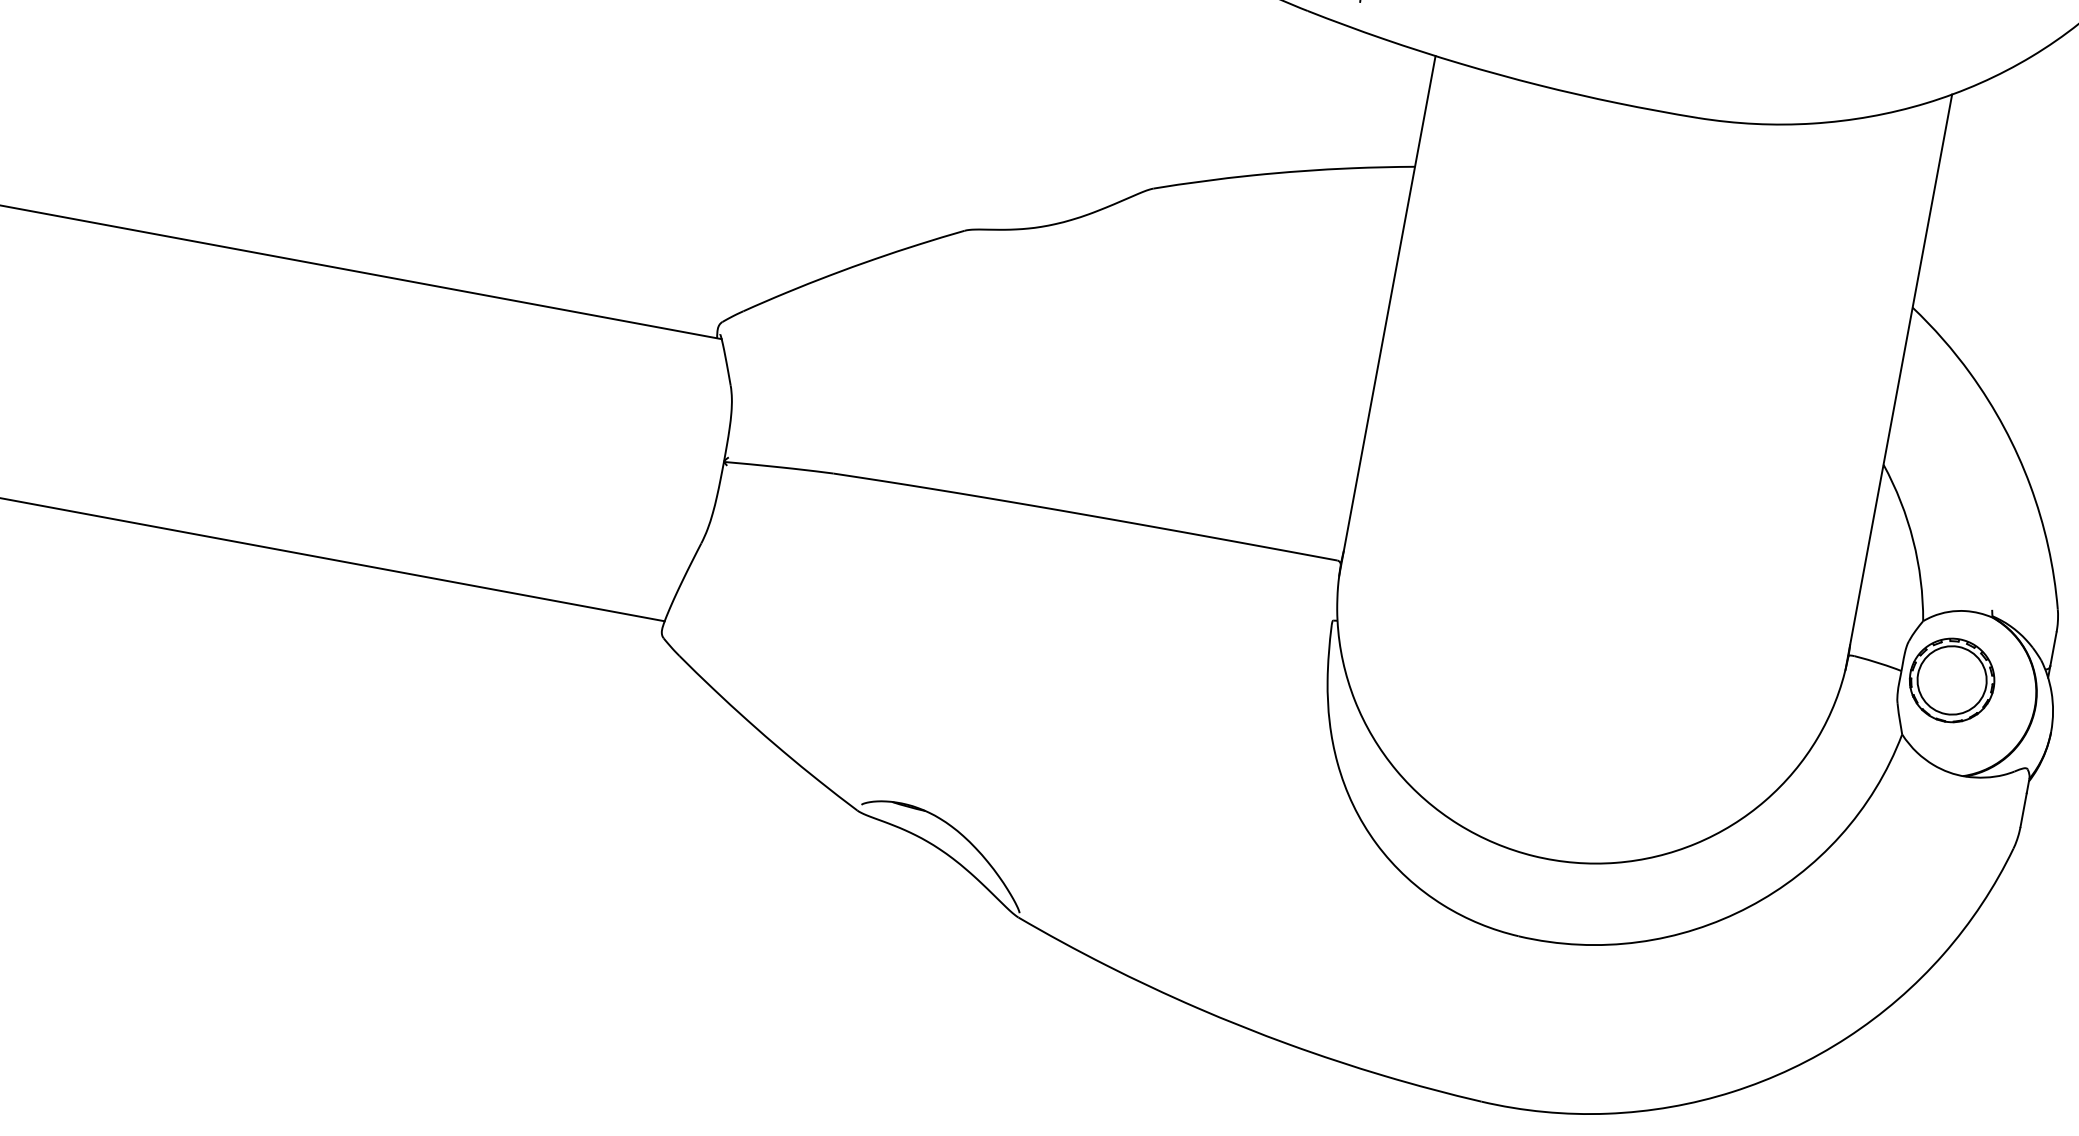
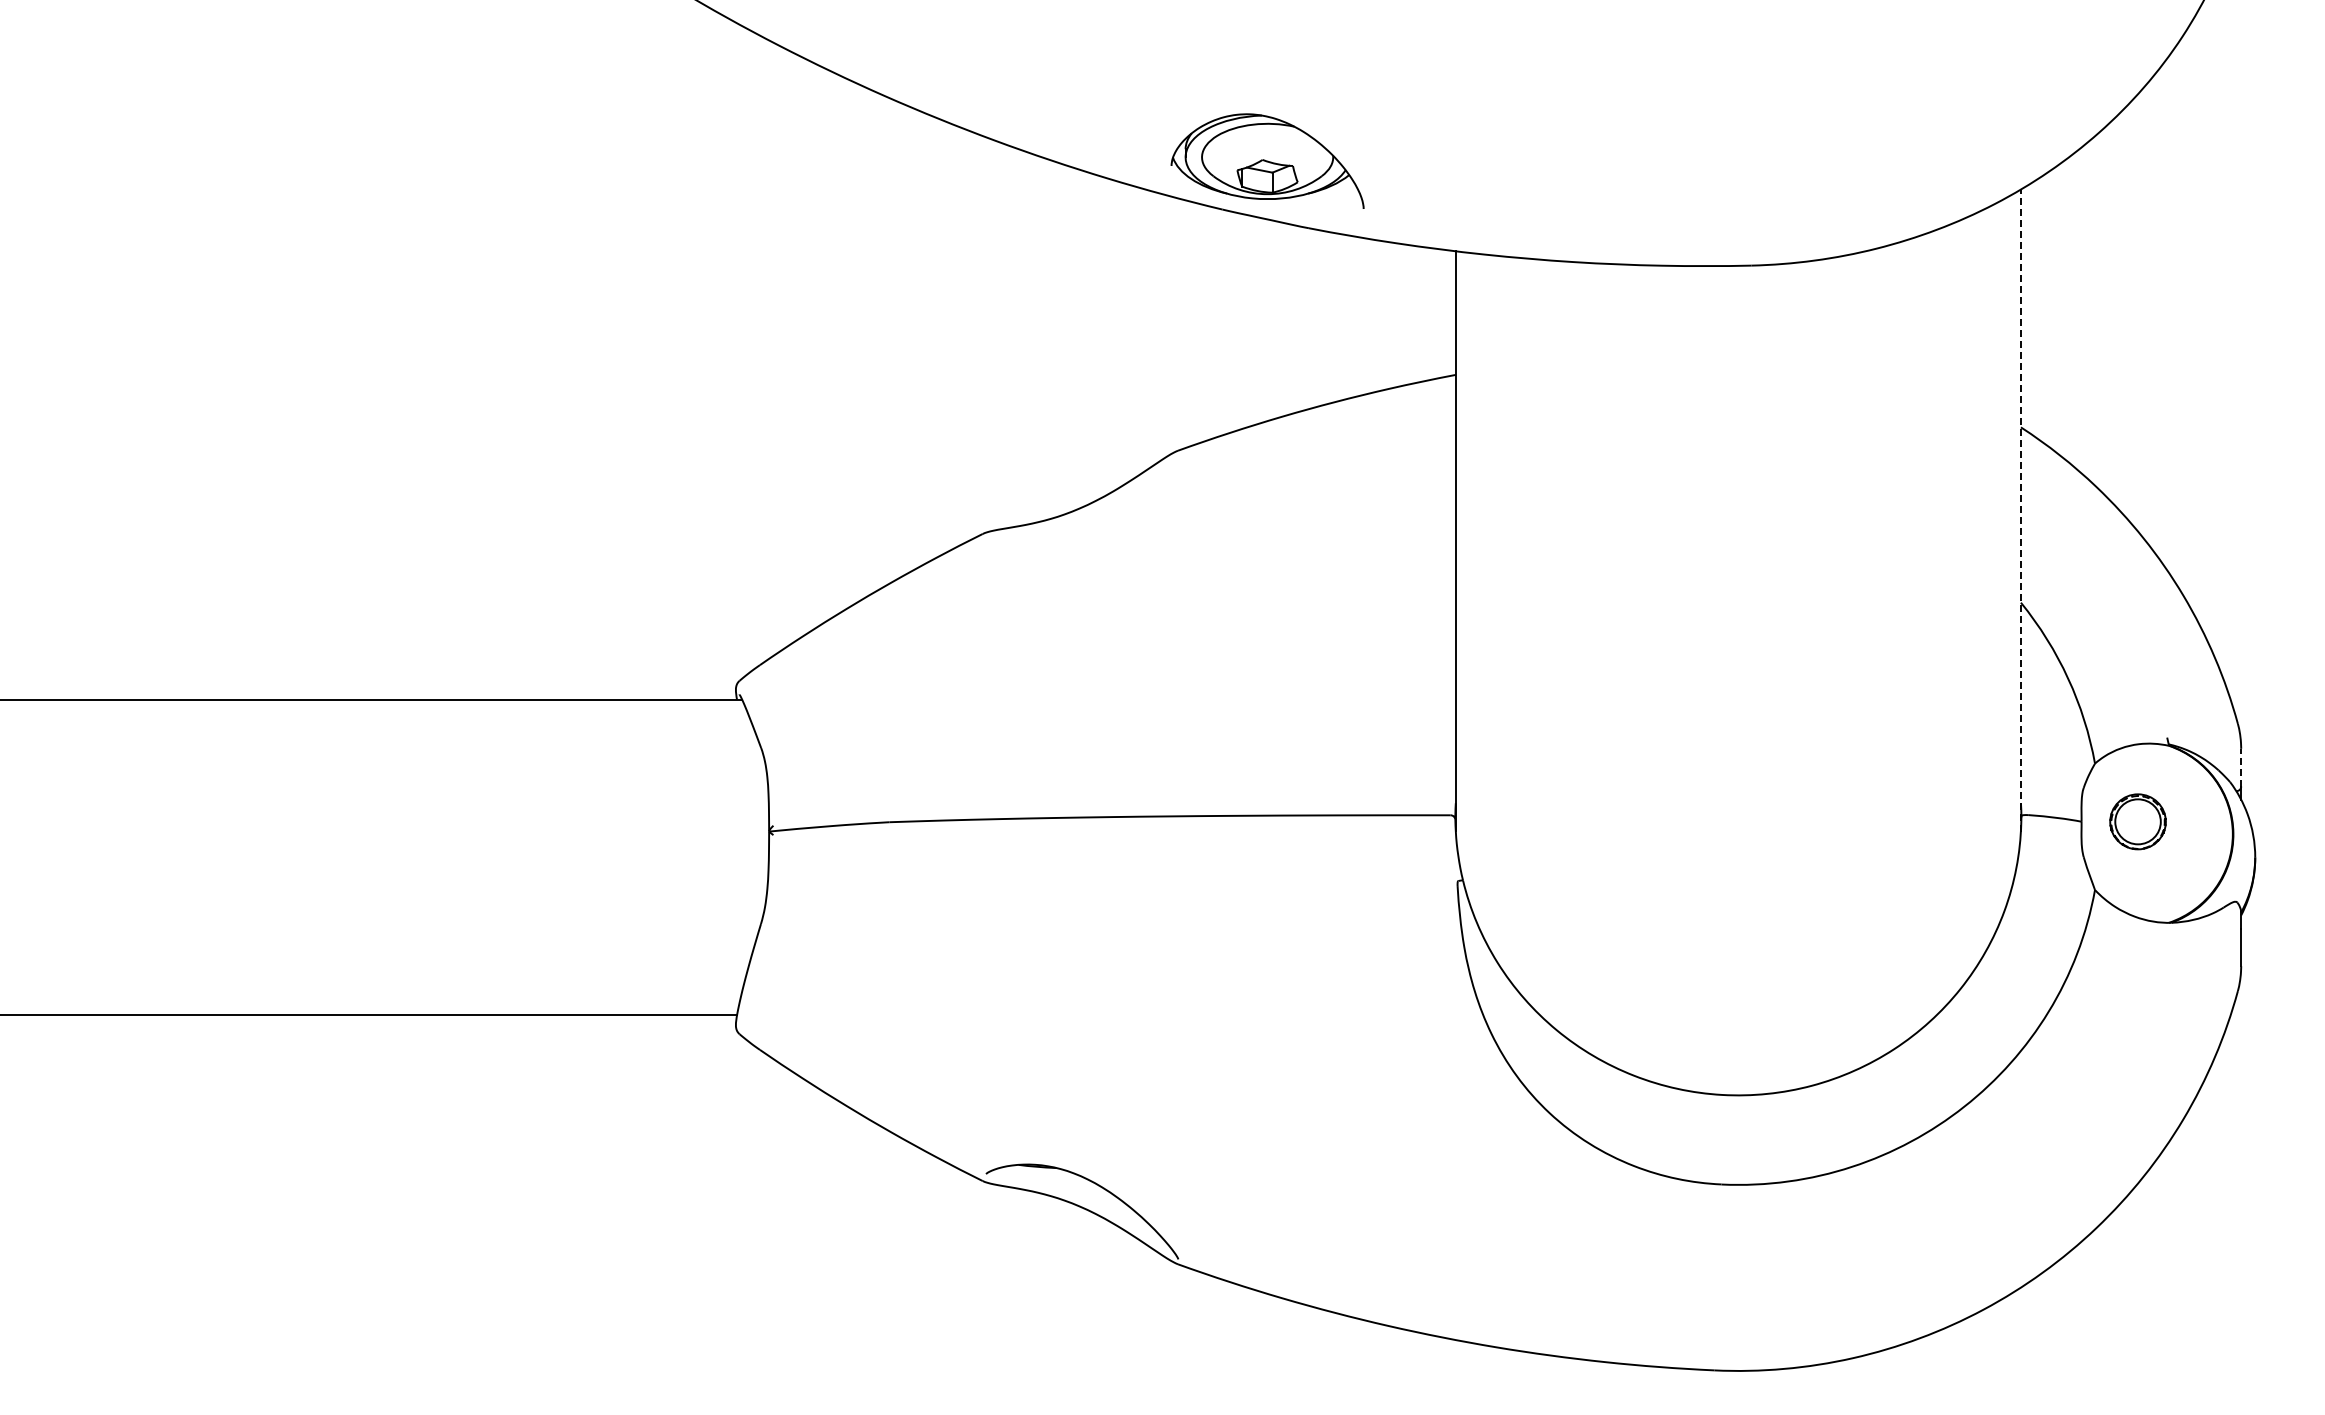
line: (1898, 382) -> (2020, 510), solid -> dashed
line: (2053, 649) -> (2241, 767), solid -> dashed
part: (1951, 680) -> (2137, 821), size x0.6

